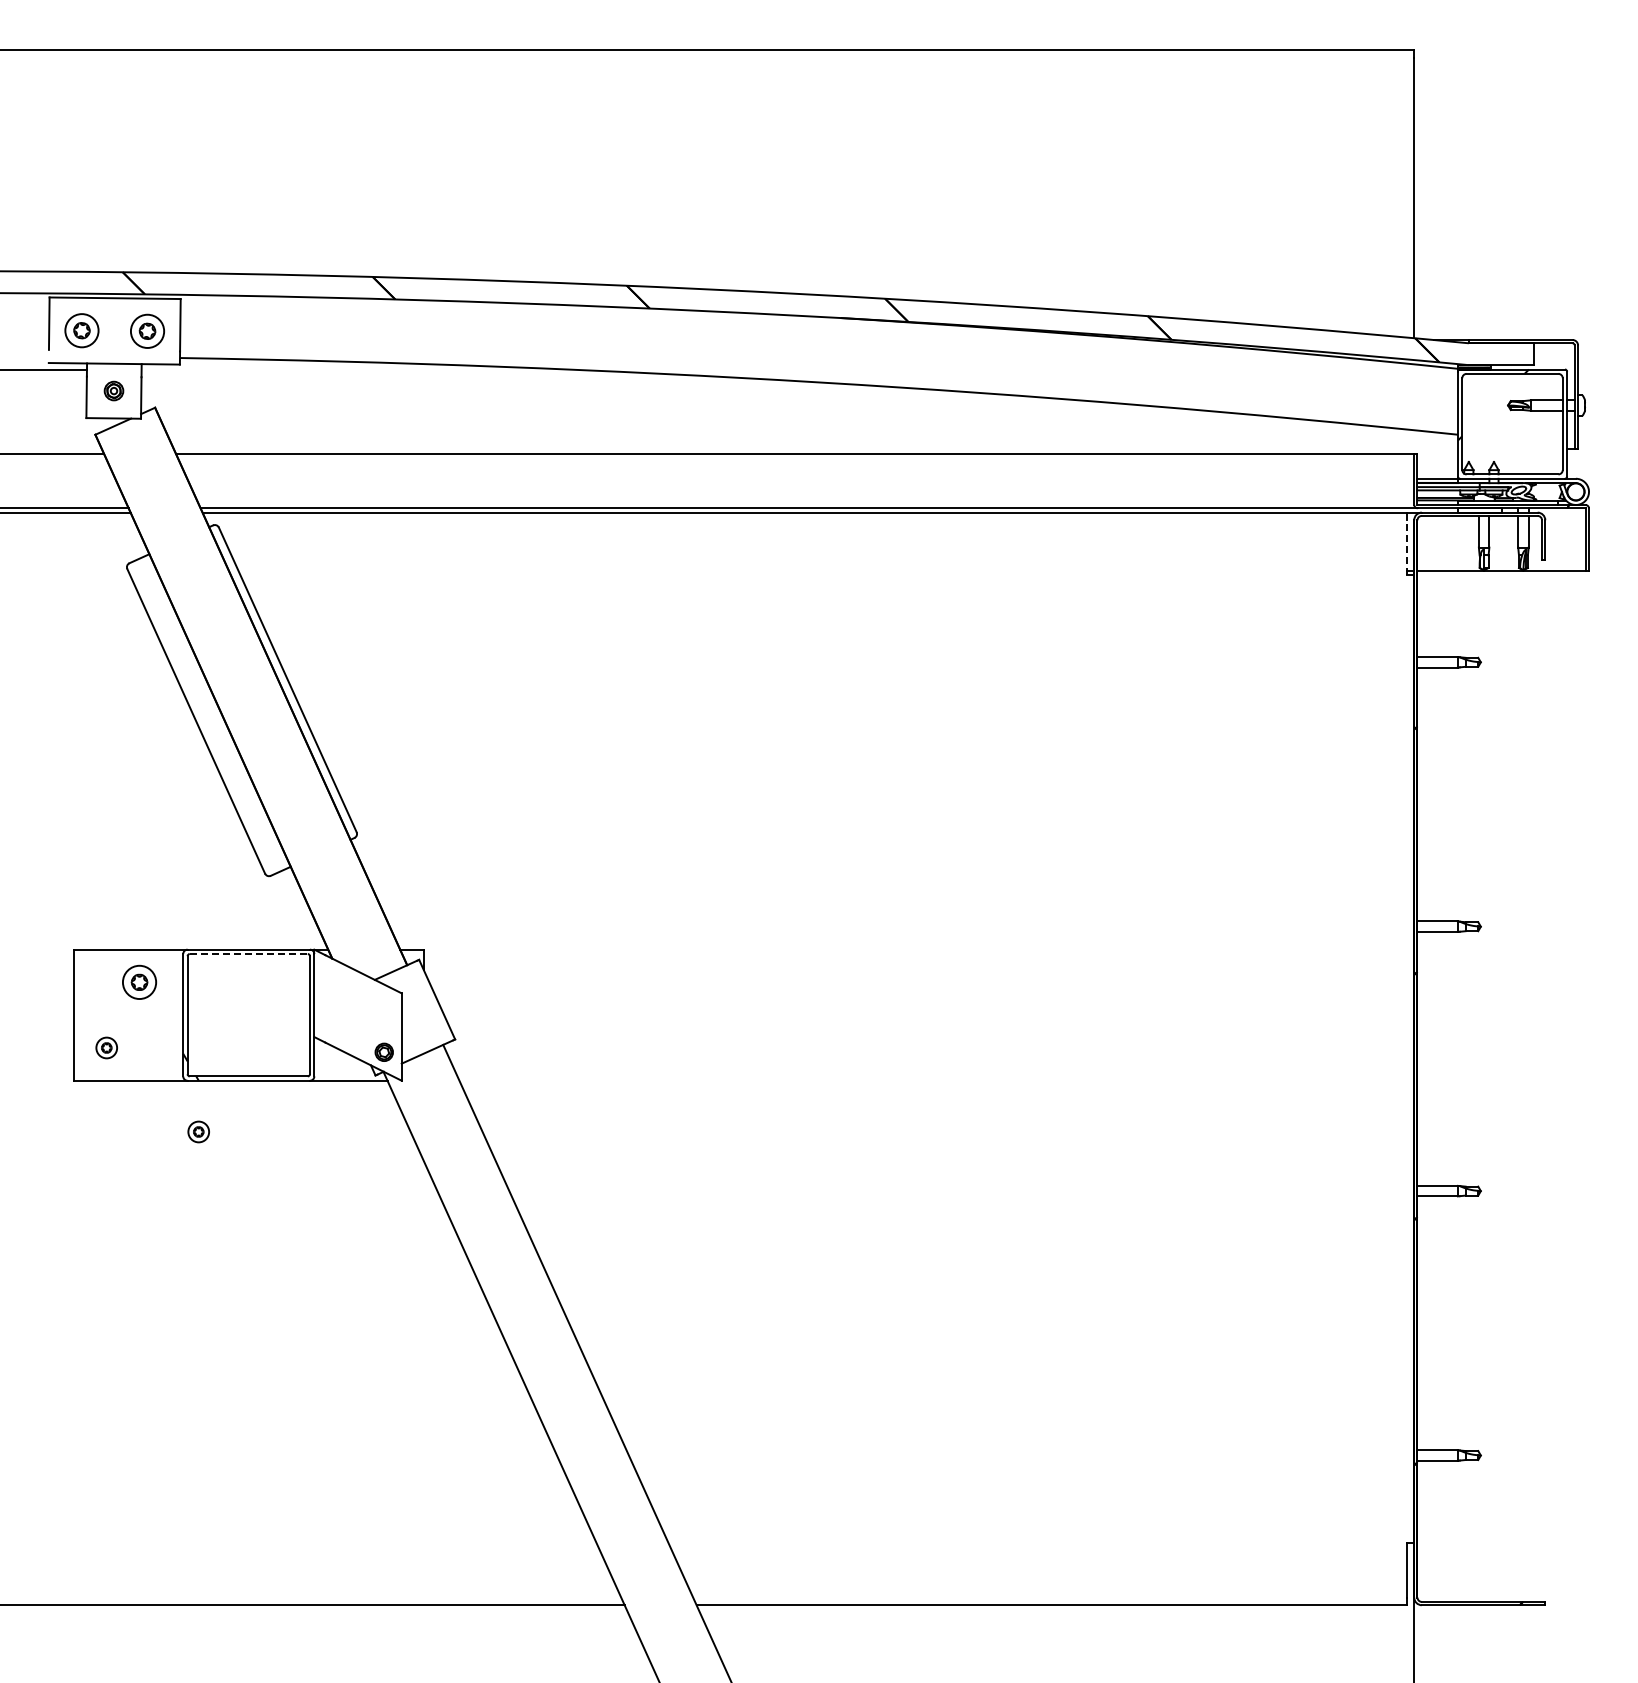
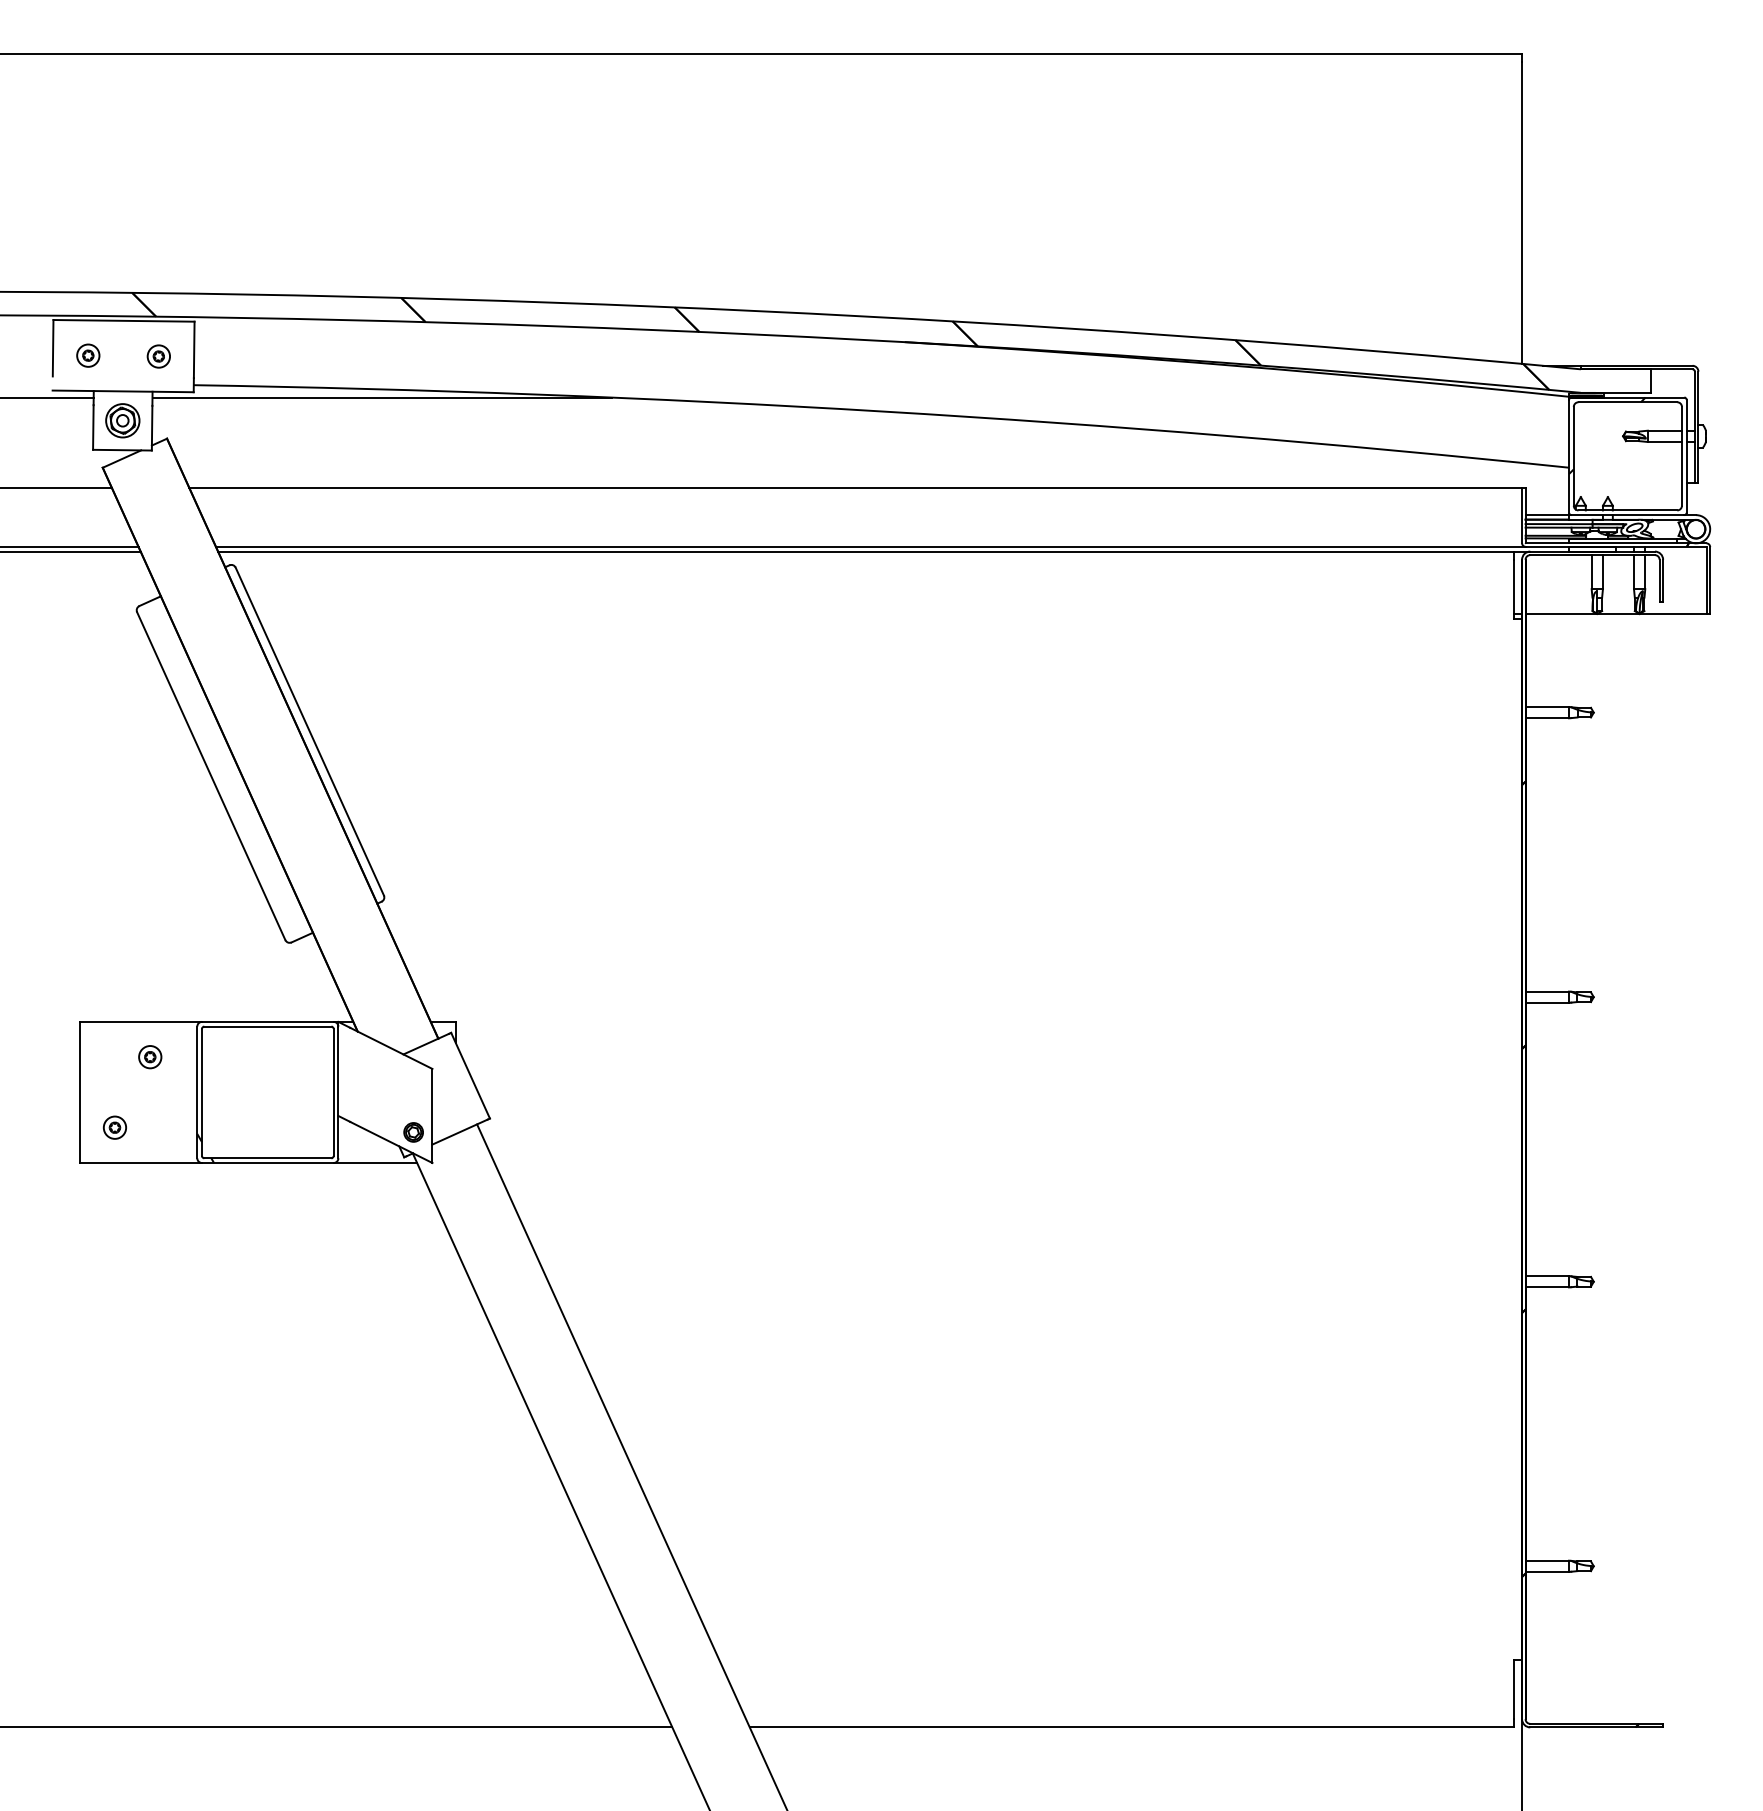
part: (81, 330) -> (87, 355), size x0.62
part: (147, 331) -> (158, 356), size x0.62
line: (354, 369) -> (381, 397), added
part: (113, 390) -> (122, 420), size x1.67
line: (1406, 547) -> (1513, 589), dashed -> solid
line: (248, 954) -> (267, 1027), dashed -> solid
part: (139, 982) -> (150, 1057), size x0.62
part: (198, 1131) -> (213, 1217), removed

